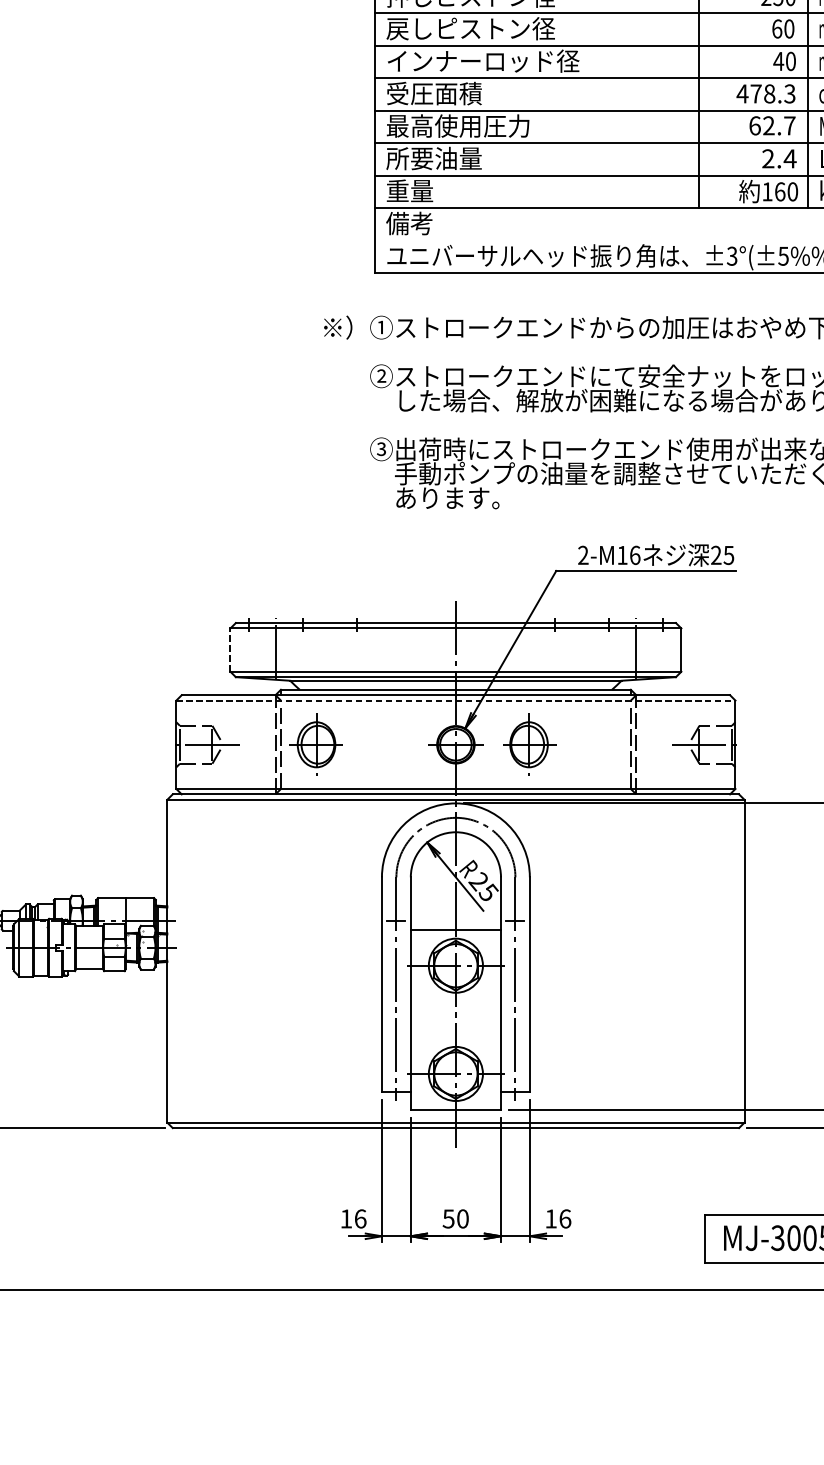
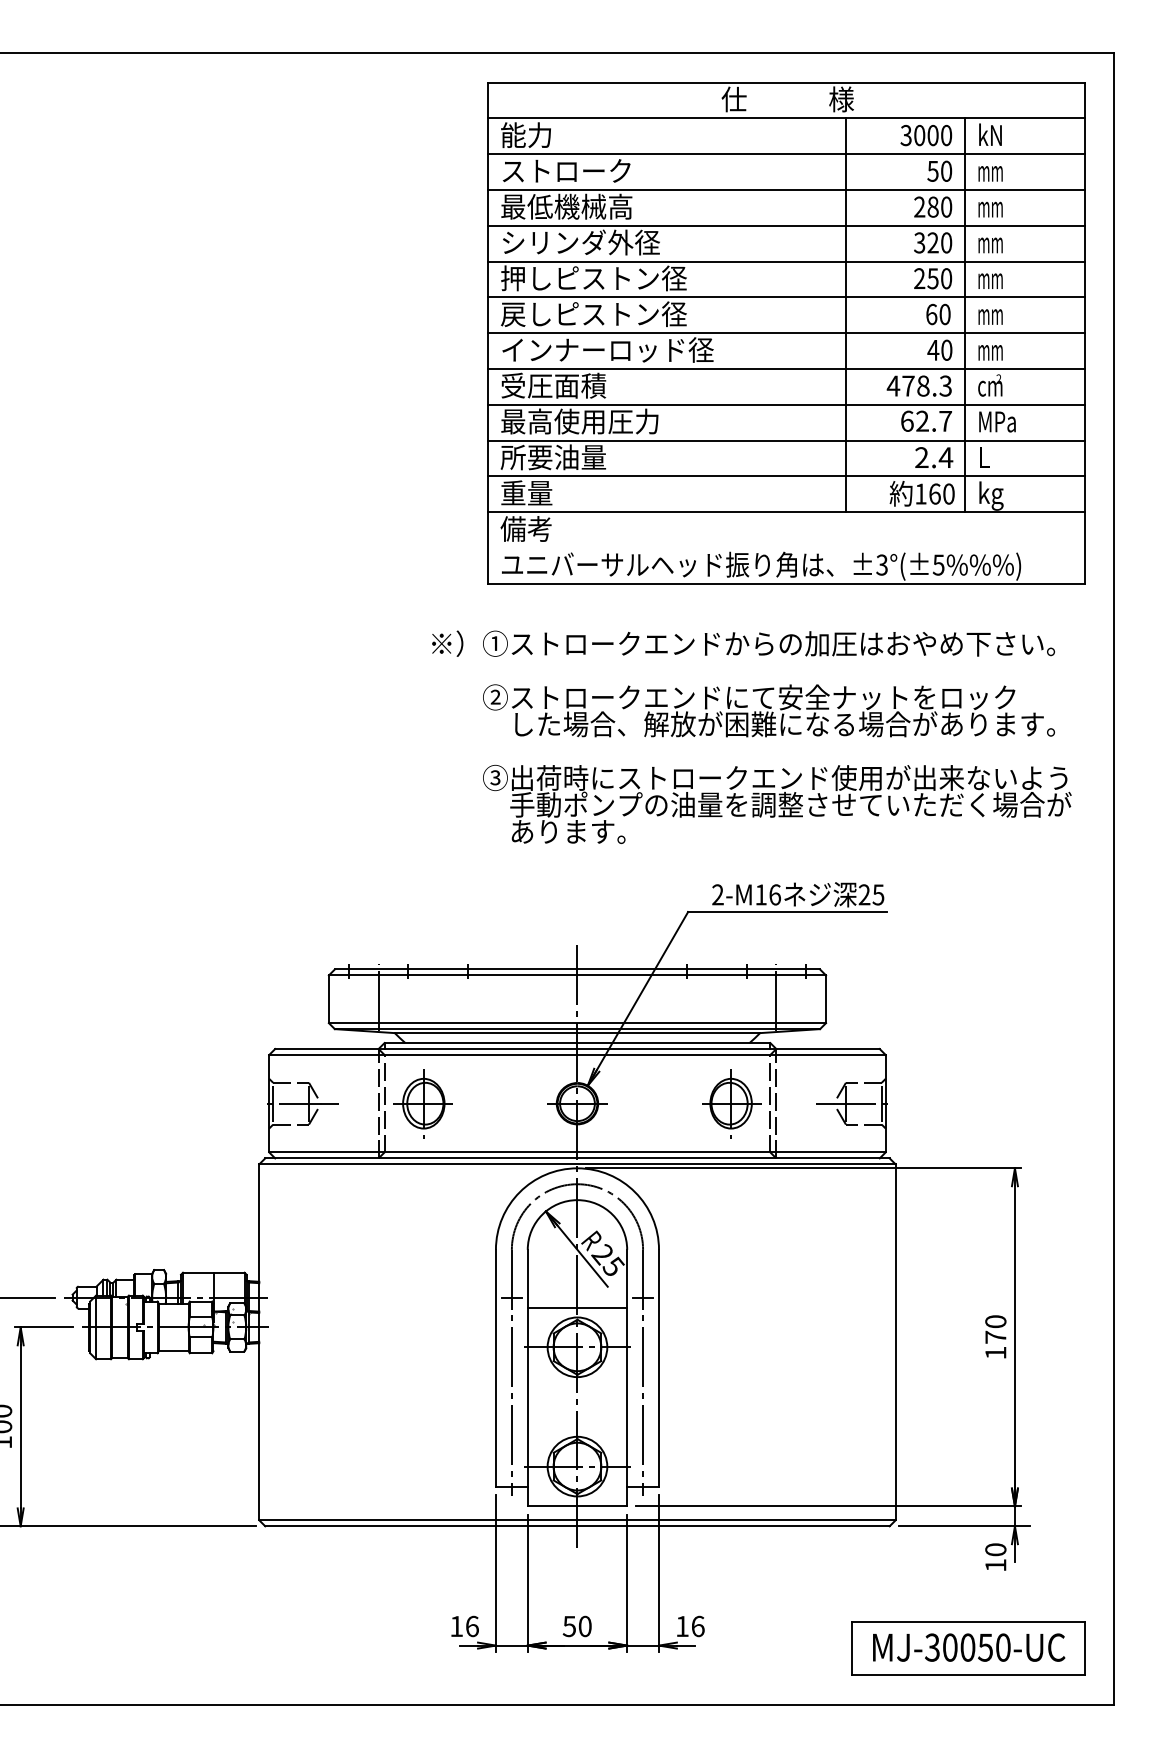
line: (230, 650) -> (328, 999), dashed -> solid
line: (455, 700) -> (577, 1054), dashed -> solid
part: (529, 744) -> (731, 1103), moved

